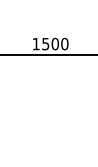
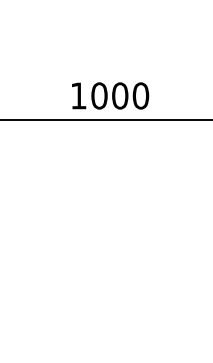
text: (45, 43) -> (98, 94), 1500 -> 1000

